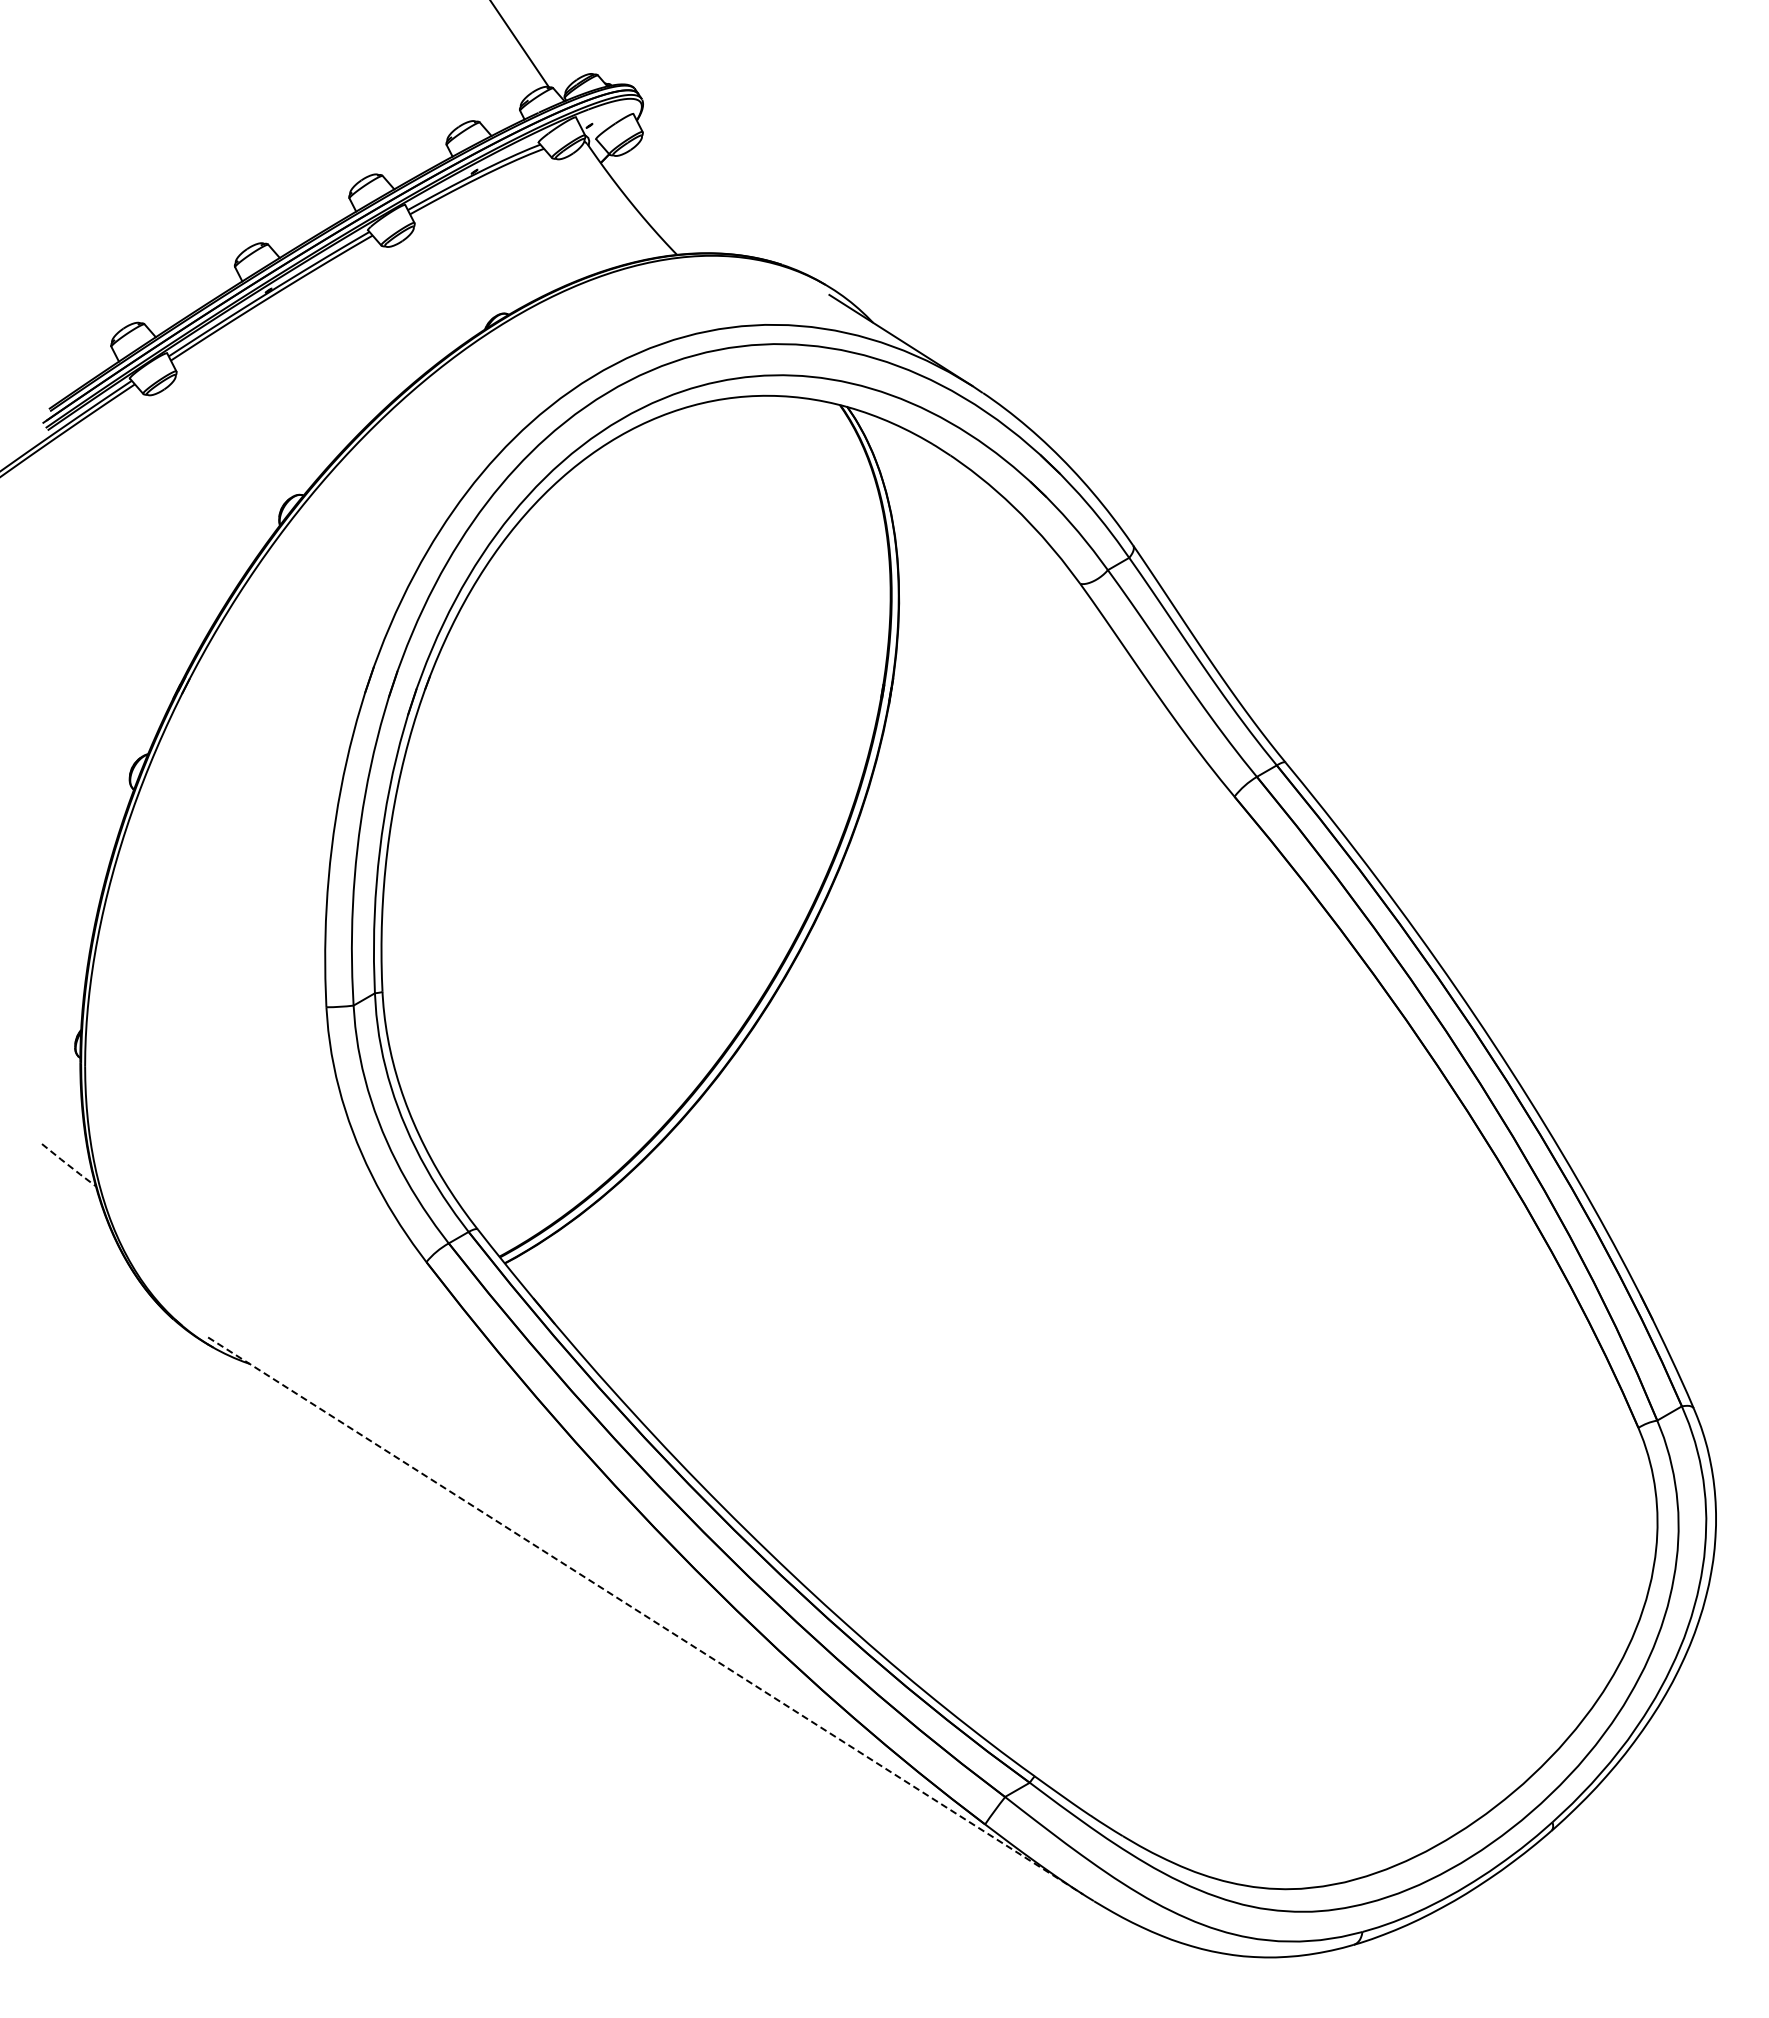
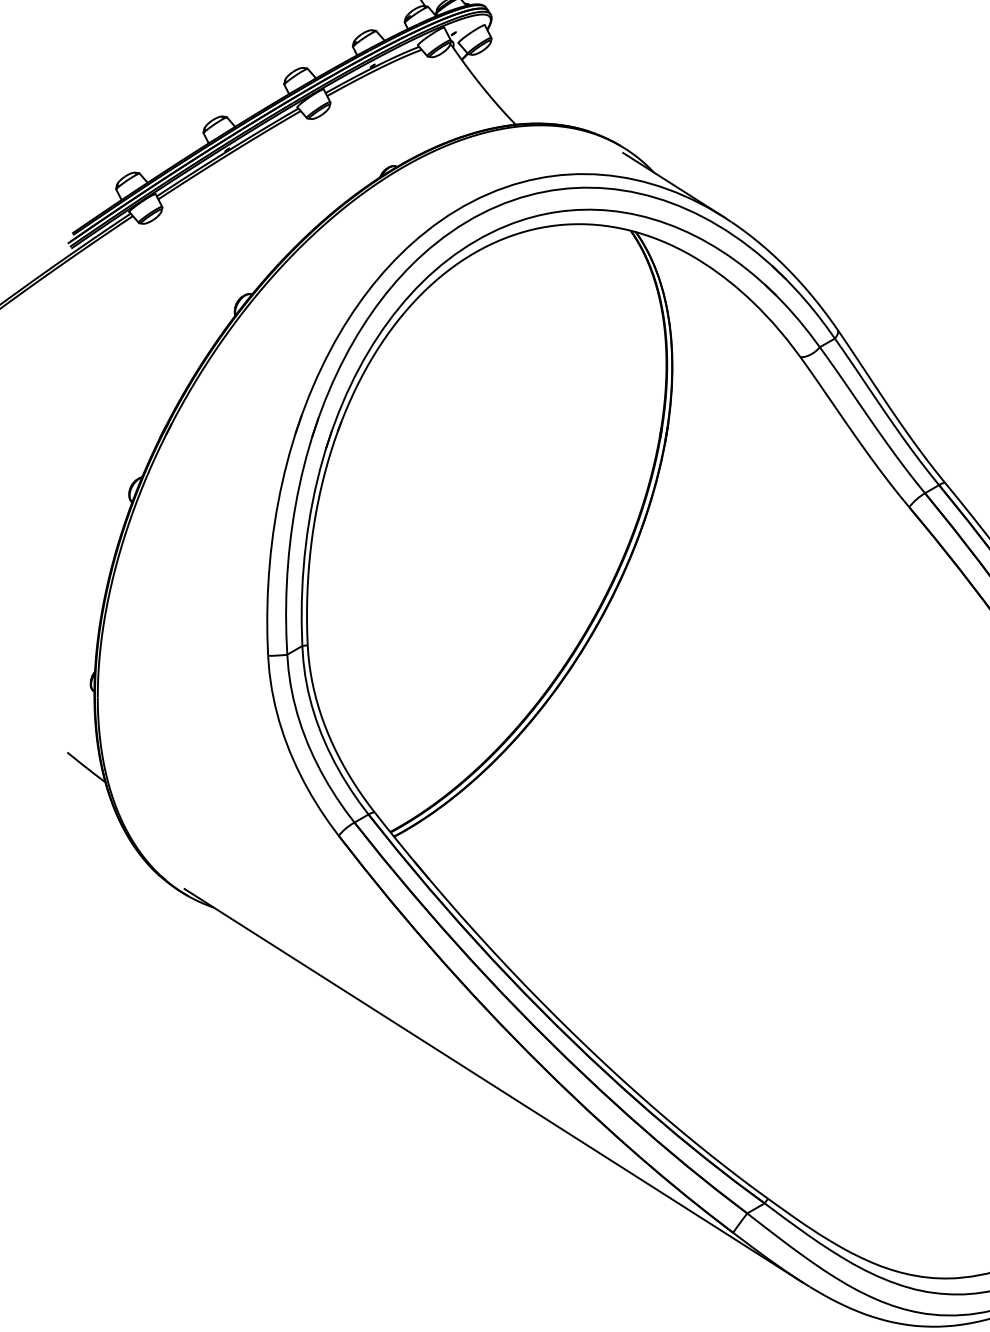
line: (68, 1165) -> (86, 767), dashed -> solid
line: (645, 1615) -> (493, 1085), dashed -> solid

